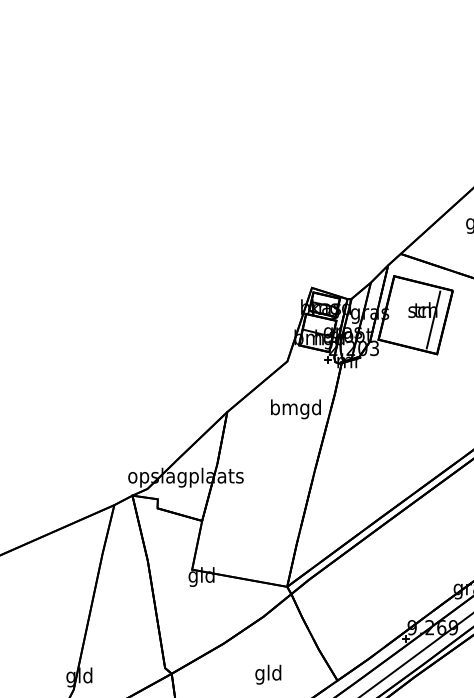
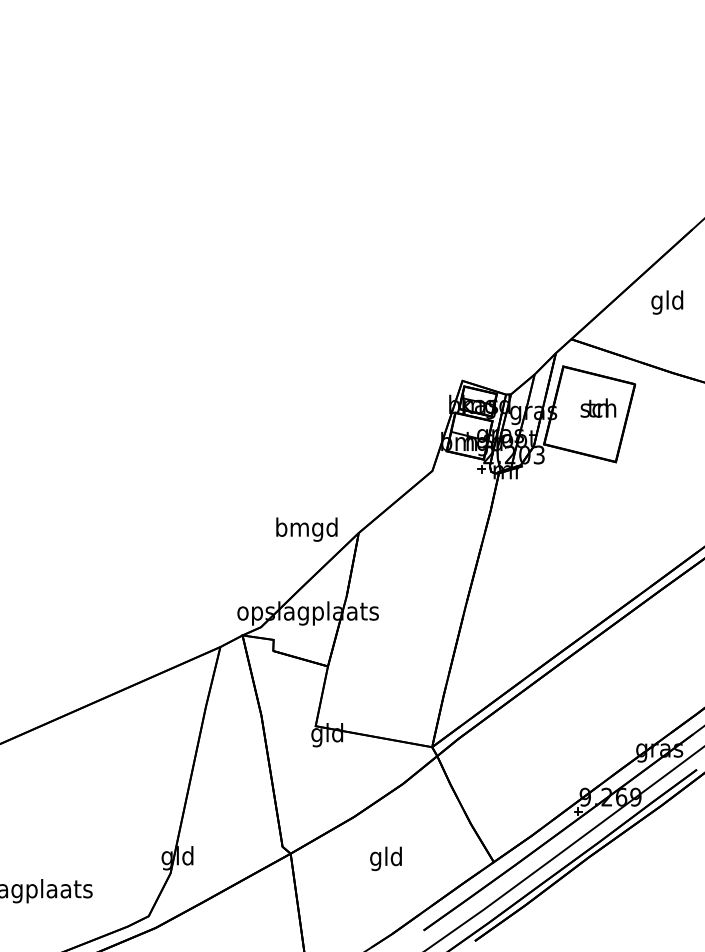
line: (433, 320) -> (611, 420), removed
text: (295, 409) -> (306, 529), moved
text: (267, 674) -> (385, 858), moved

